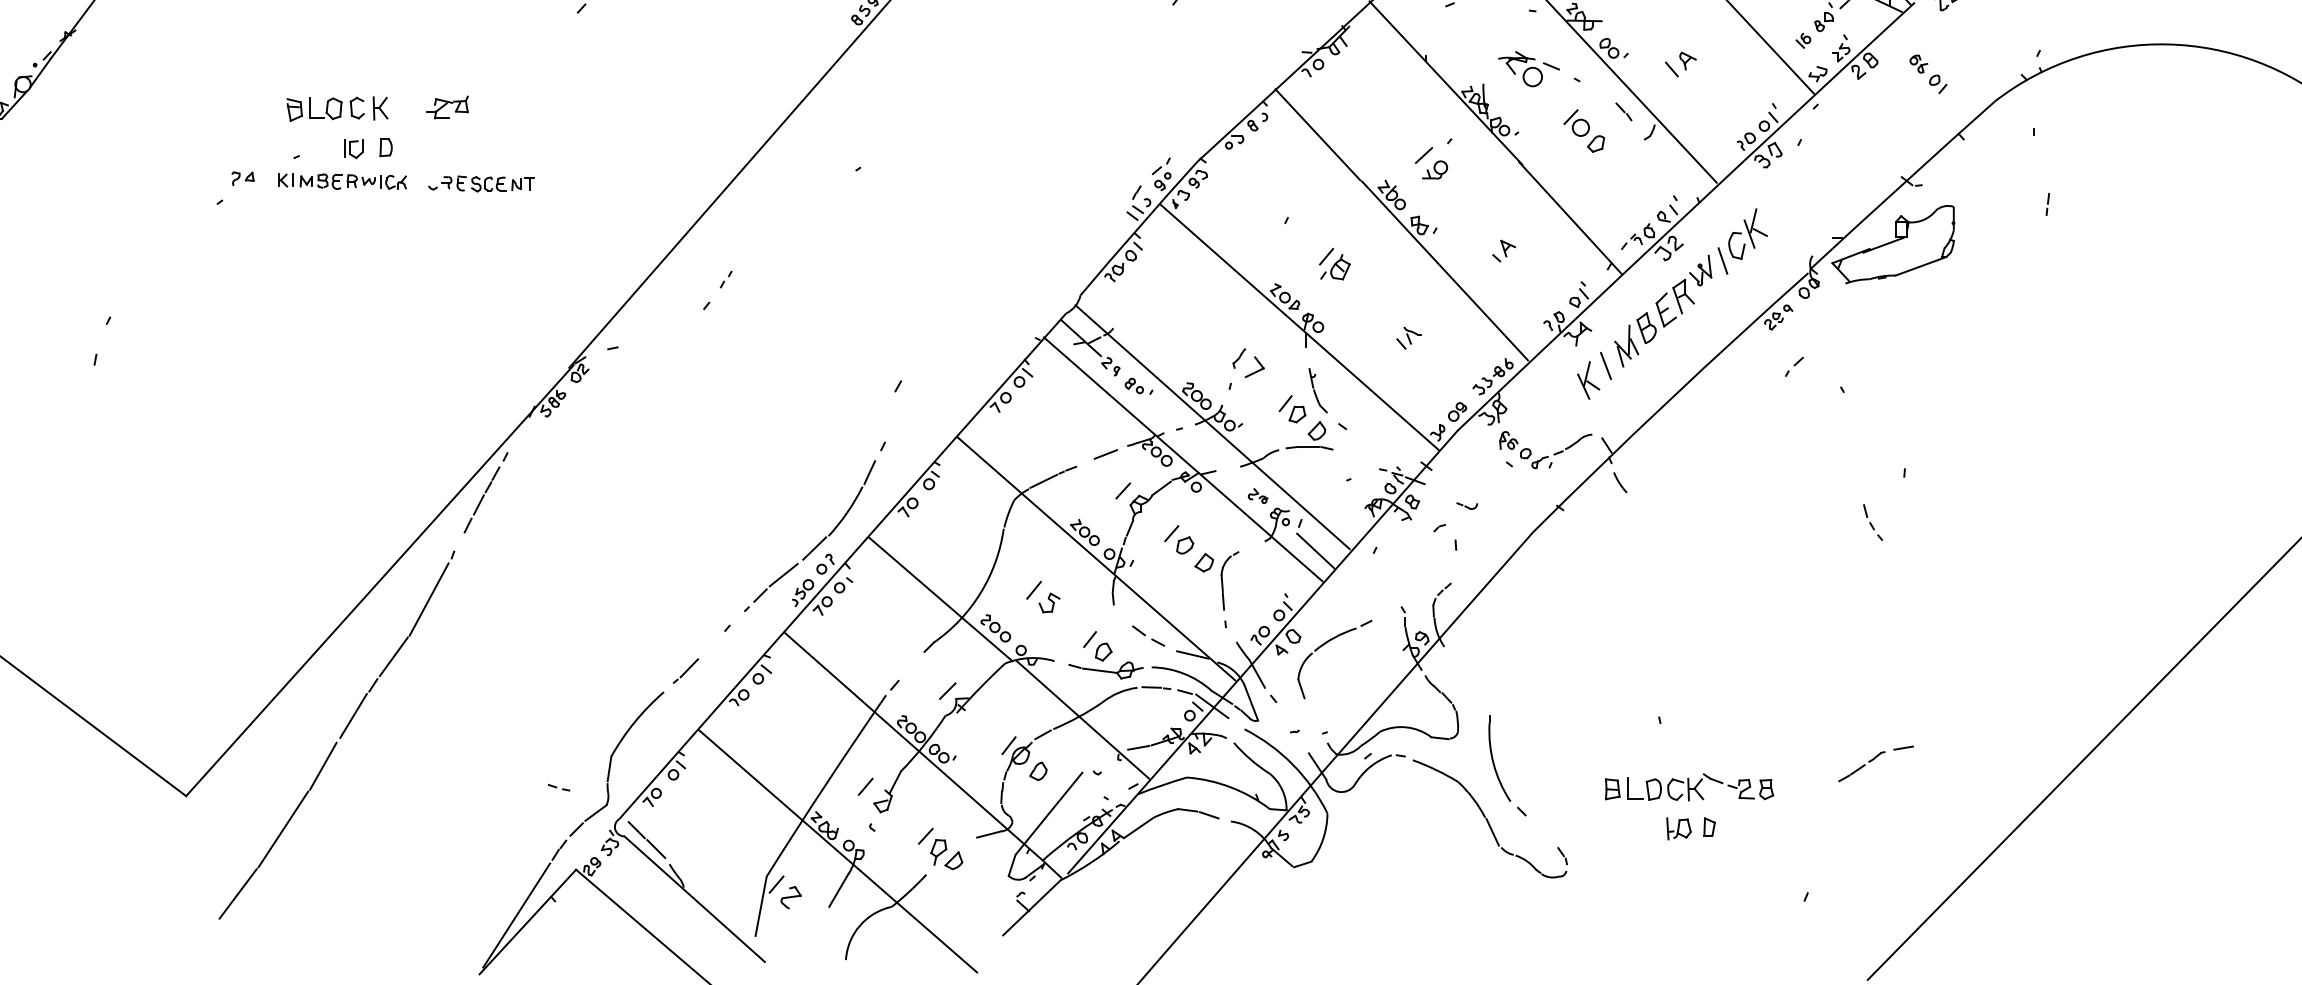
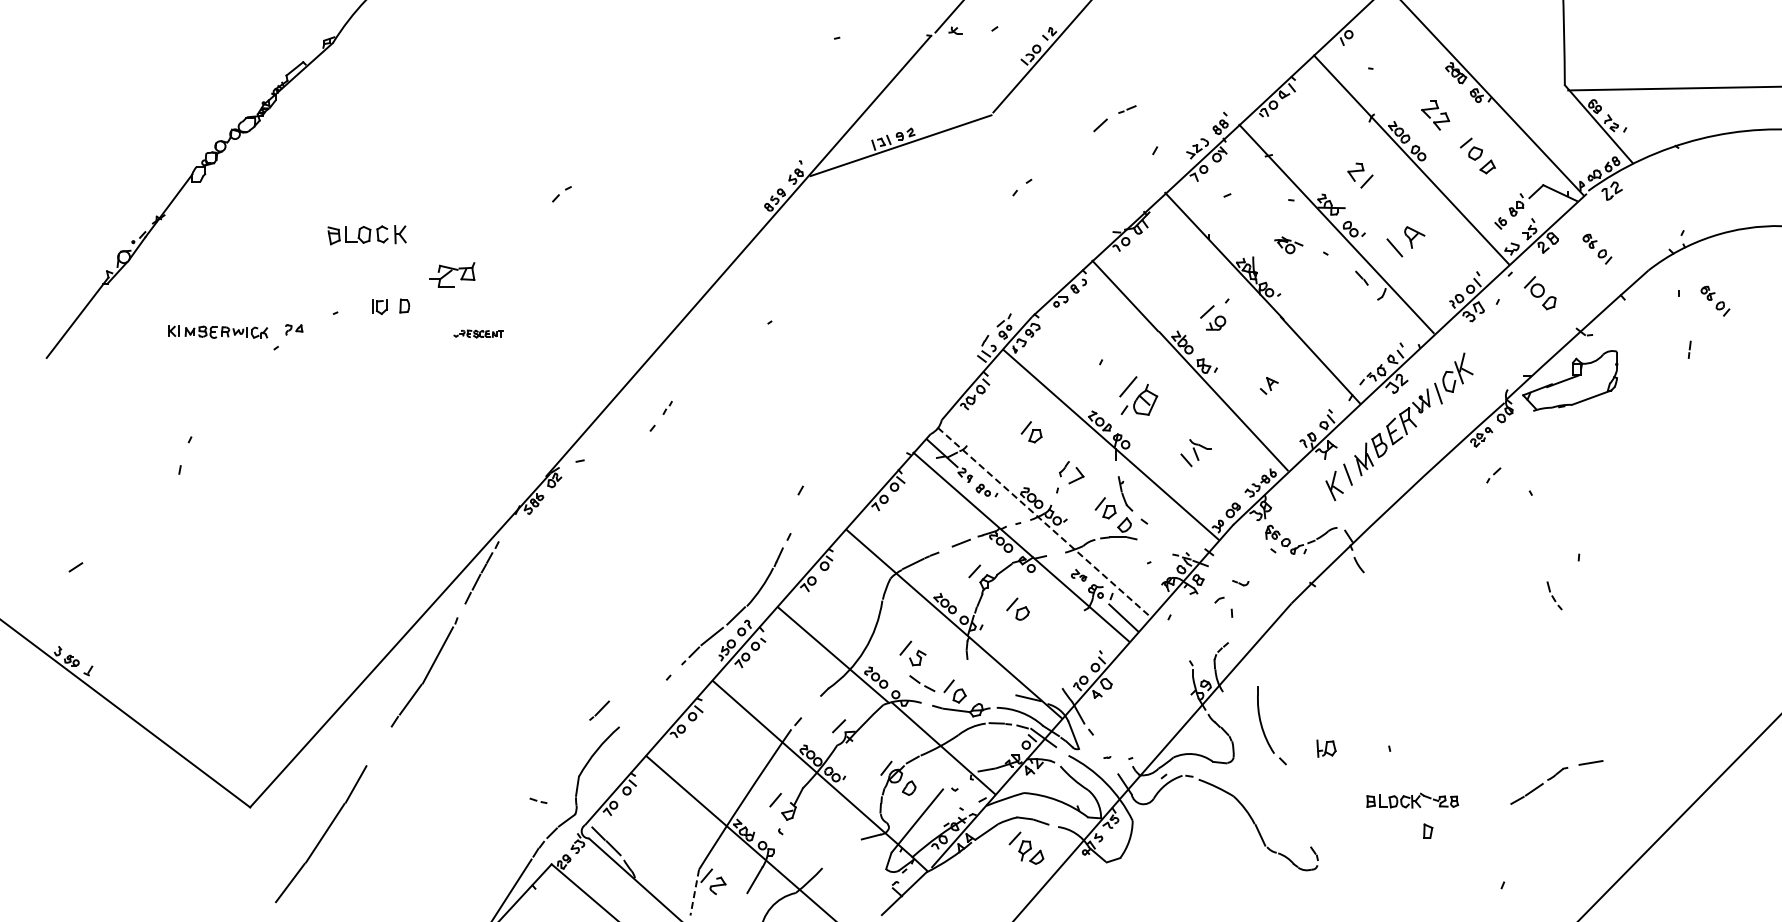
part: (1680, 64) -> (1405, 241), size x1.6
part: (1528, 69) -> (1288, 245), size x0.6
part: (446, 106) -> (451, 274), size x1.4
part: (336, 109) -> (366, 235), moved
part: (1583, 131) -> (1539, 293), moved
part: (2081, 140) -> (1715, 300), added
part: (343, 180) -> (218, 331), moved
part: (481, 183) -> (478, 333), size x0.6
part: (1333, 263) -> (1137, 395), size x1.6
part: (1196, 311) -> (1031, 432), added
part: (1408, 338) -> (1195, 453), size x1.6
line: (1212, 427) -> (1043, 522), solid -> dashed
part: (1216, 589) -> (1046, 647), removed
part: (1148, 635) -> (922, 683), moved
part: (1325, 644) -> (1131, 690), removed
line: (685, 670) -> (599, 710), moved
line: (353, 716) -> (379, 745), removed
part: (1875, 763) -> (1556, 782), size x1.6
part: (1496, 769) -> (1263, 728), moved
part: (1689, 787) -> (1412, 800), size x0.7
part: (1678, 828) -> (1326, 748), moved
part: (940, 848) -> (1026, 847), moved
line: (760, 907) -> (694, 893), solid -> dashed

